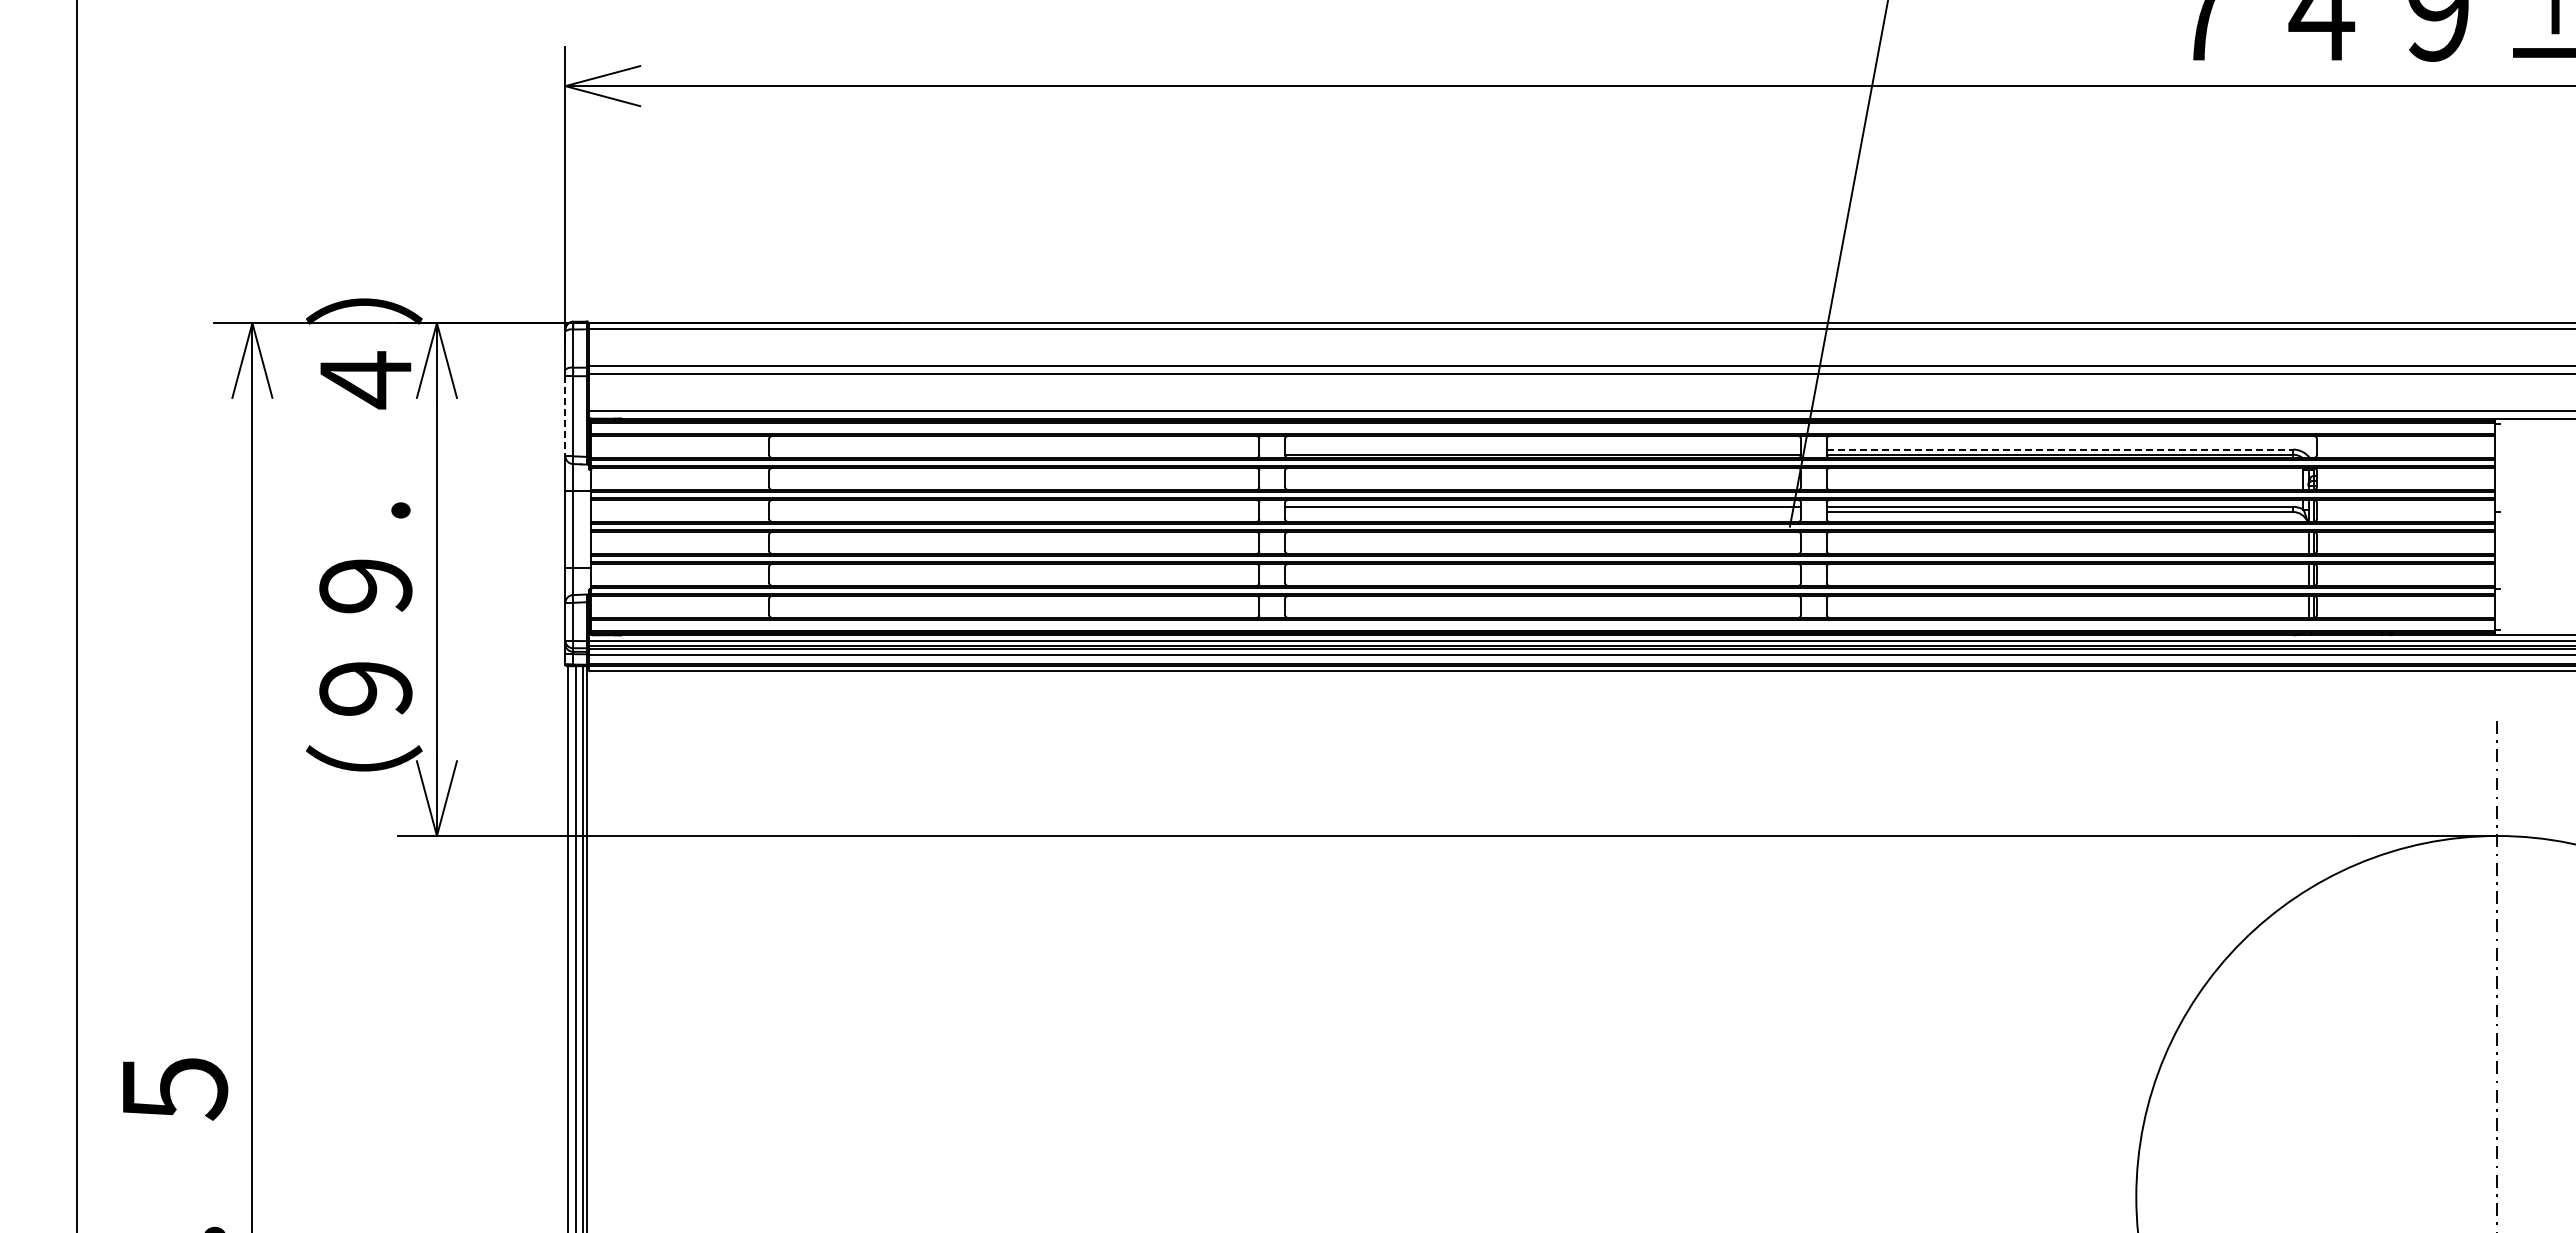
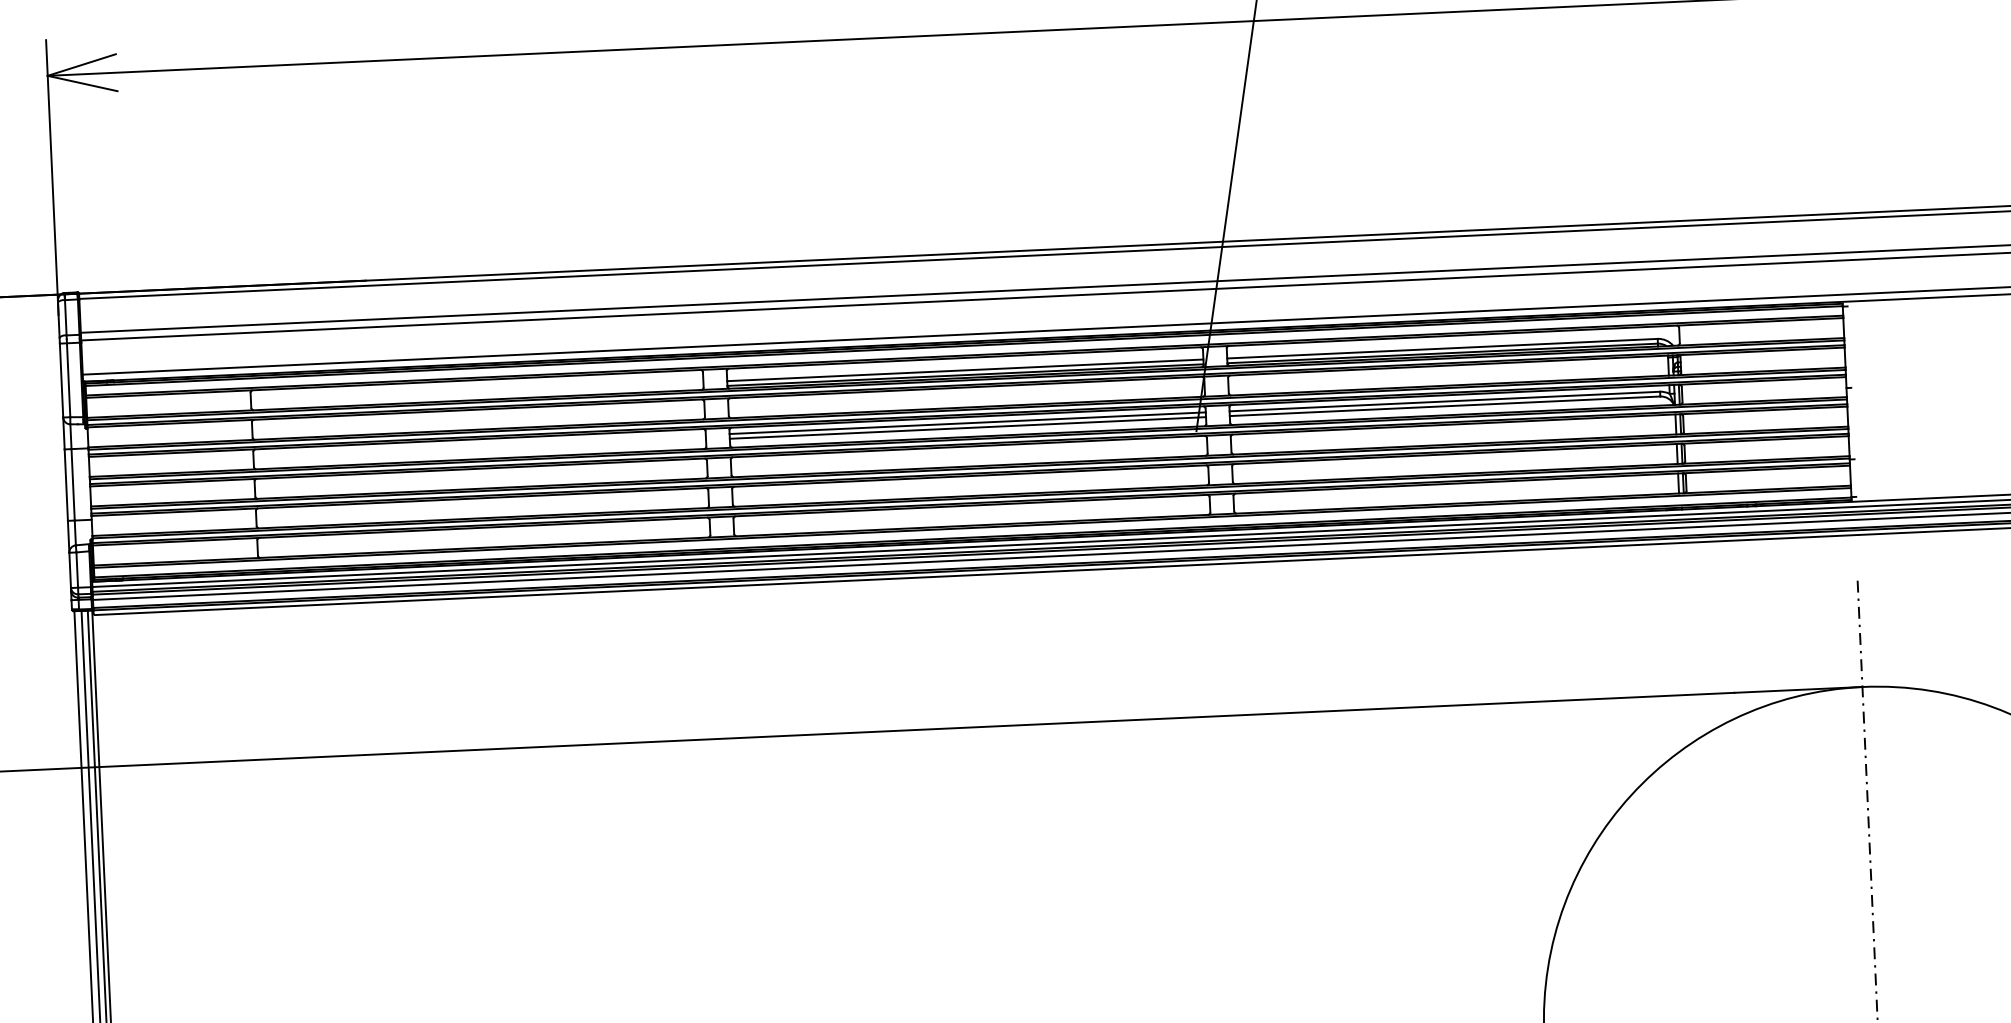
line: (565, 416) -> (61, 380), dashed -> solid
line: (1542, 449) -> (964, 370), added
line: (2060, 449) -> (1442, 348), dashed -> solid
line: (1542, 512) -> (967, 428), added

